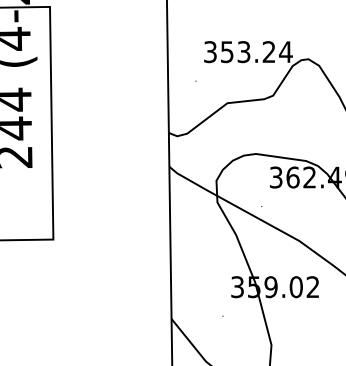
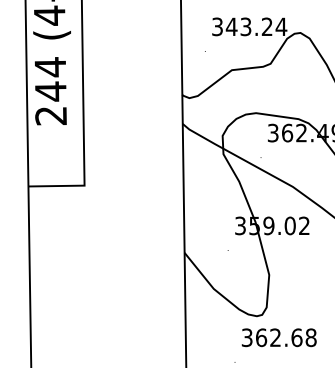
text: (226, 51) -> (231, 26), 353.24 -> 343.24

